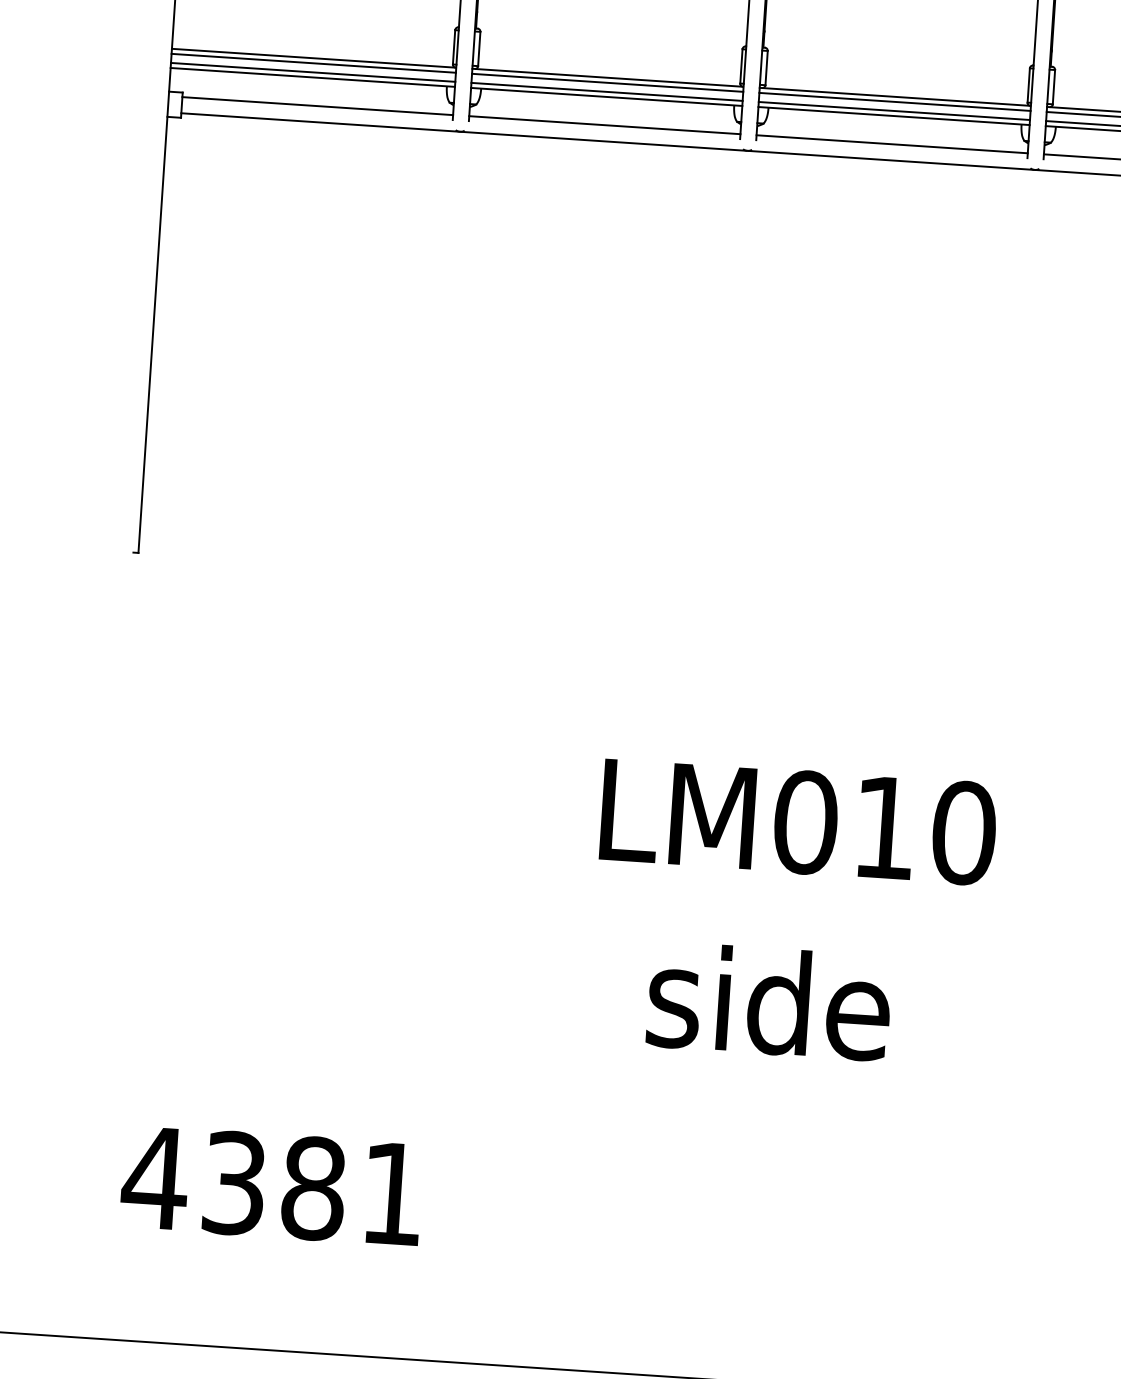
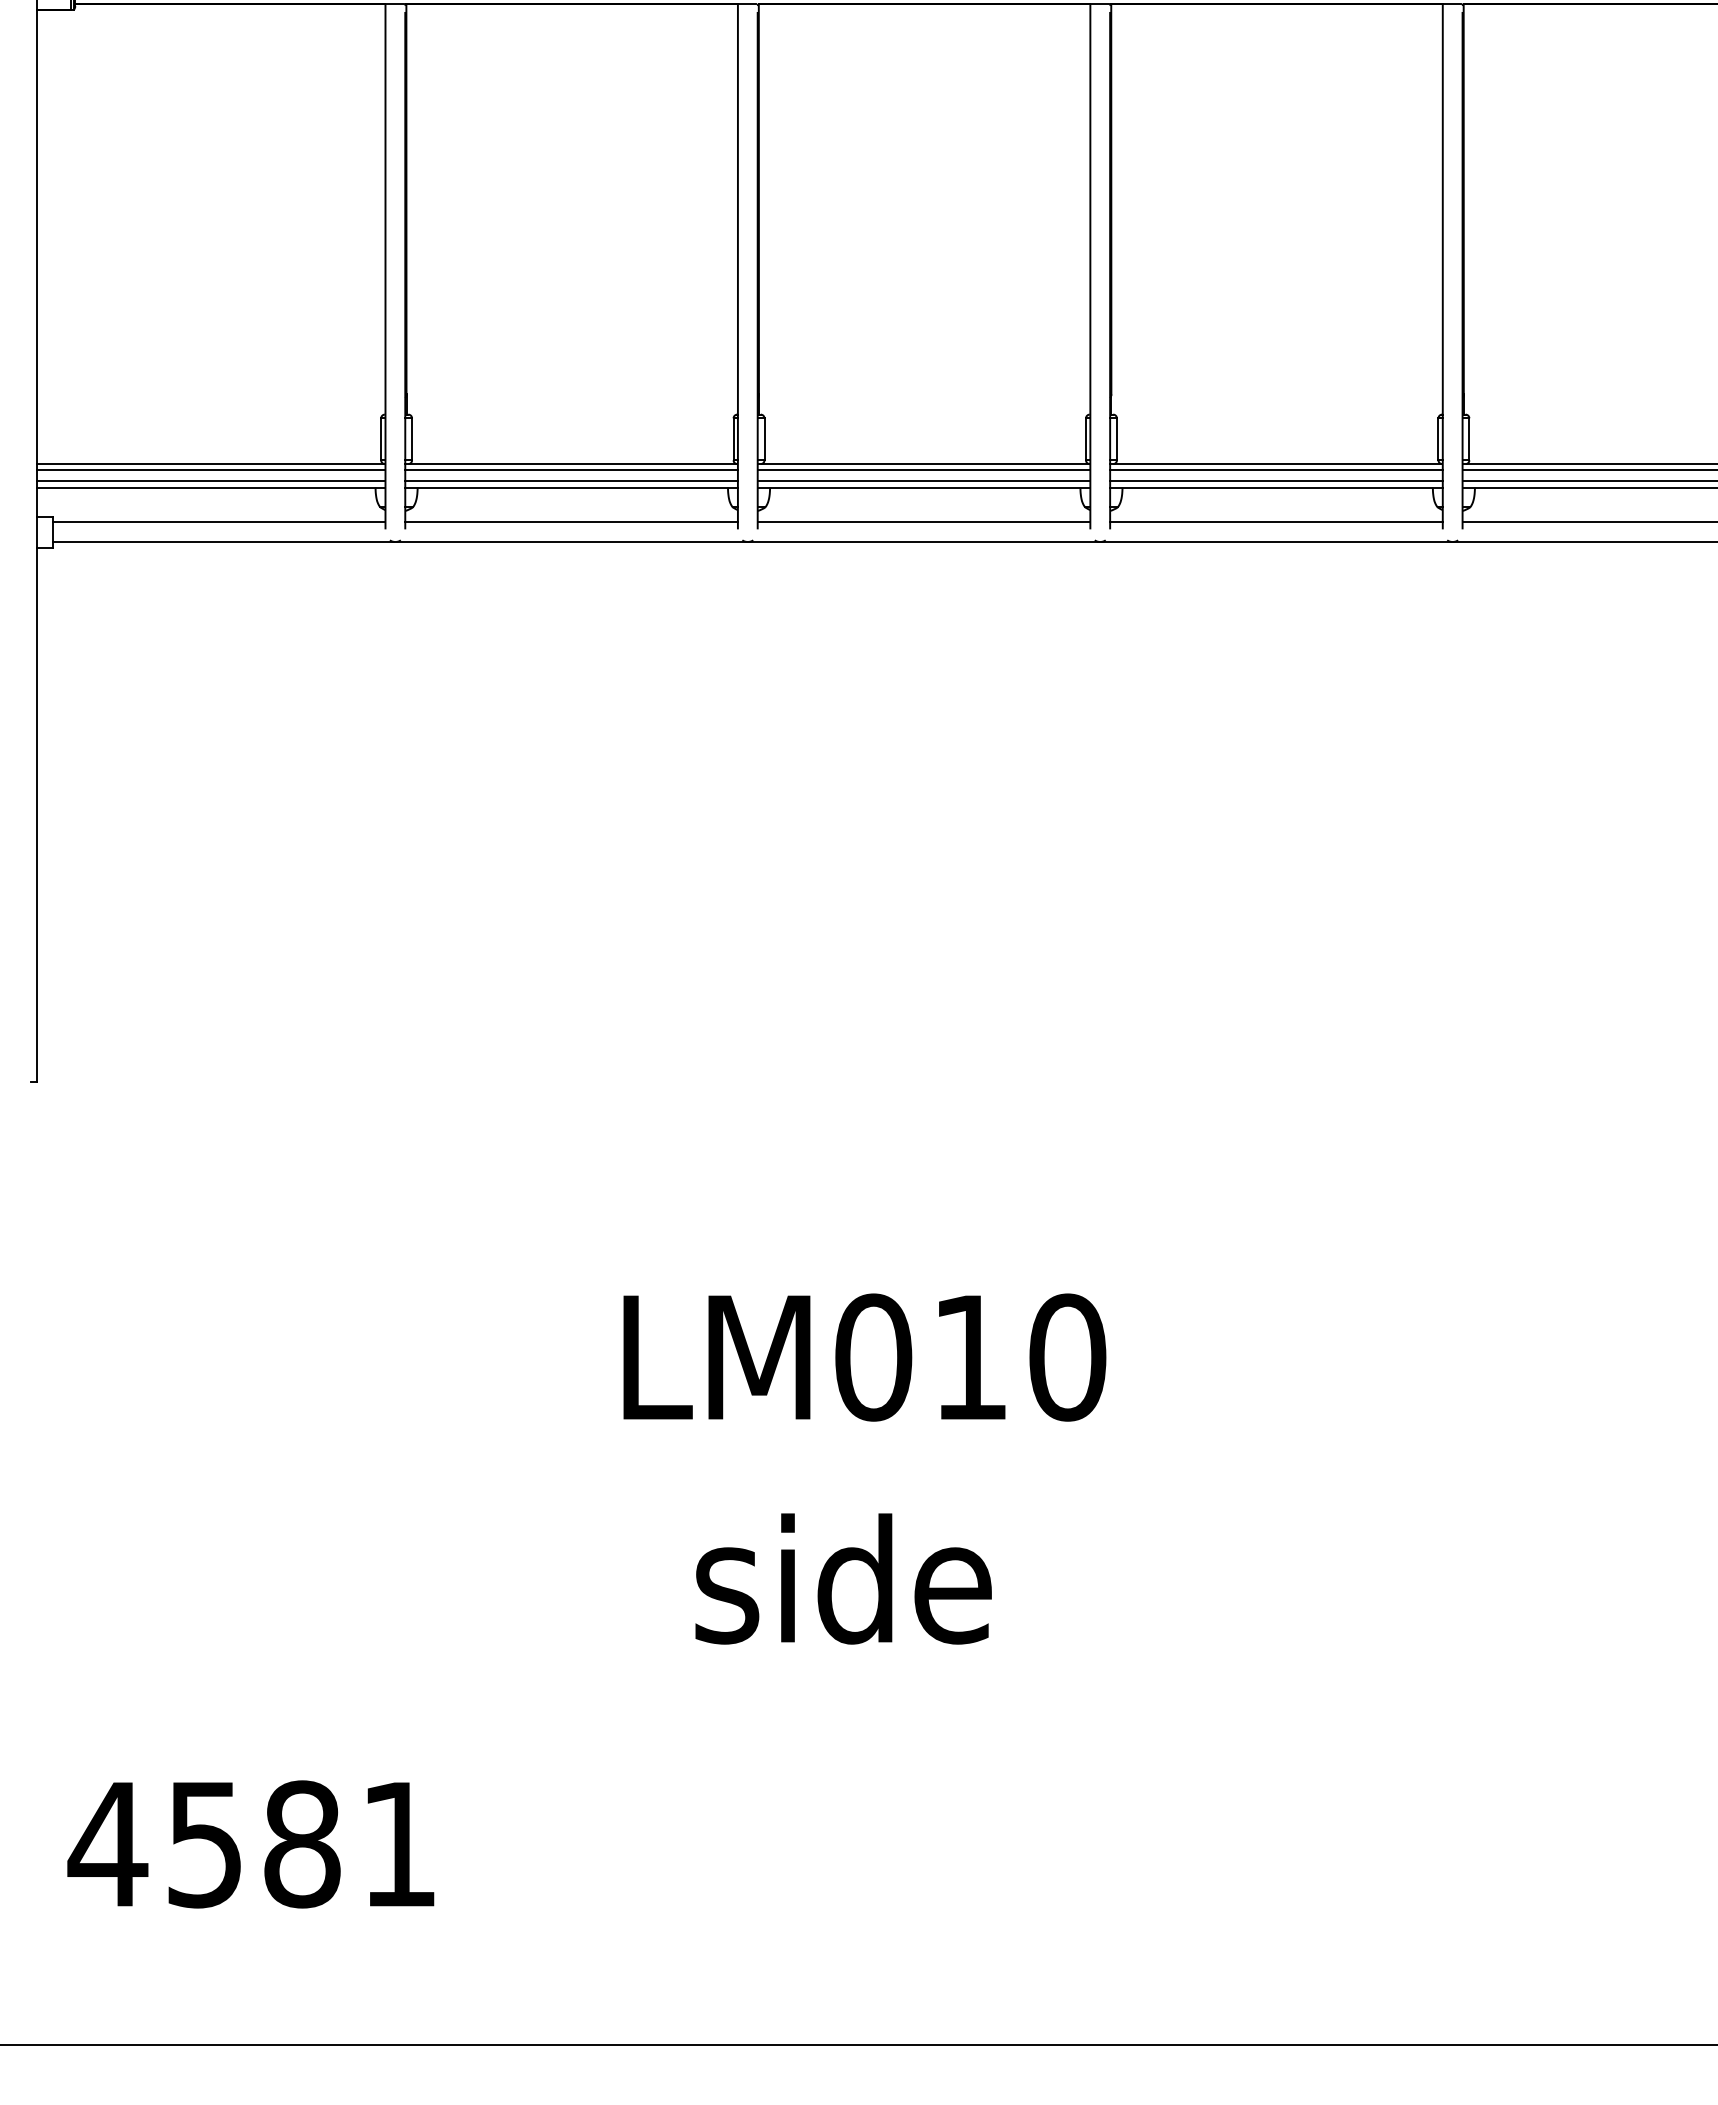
text: (233, 1183) -> (204, 1844), 4381 -> 4581

